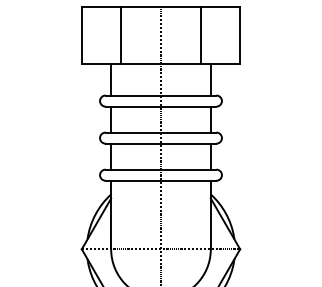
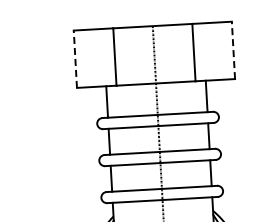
line: (81, 35) -> (75, 59), solid -> dashed
line: (240, 35) -> (233, 50), solid -> dashed

